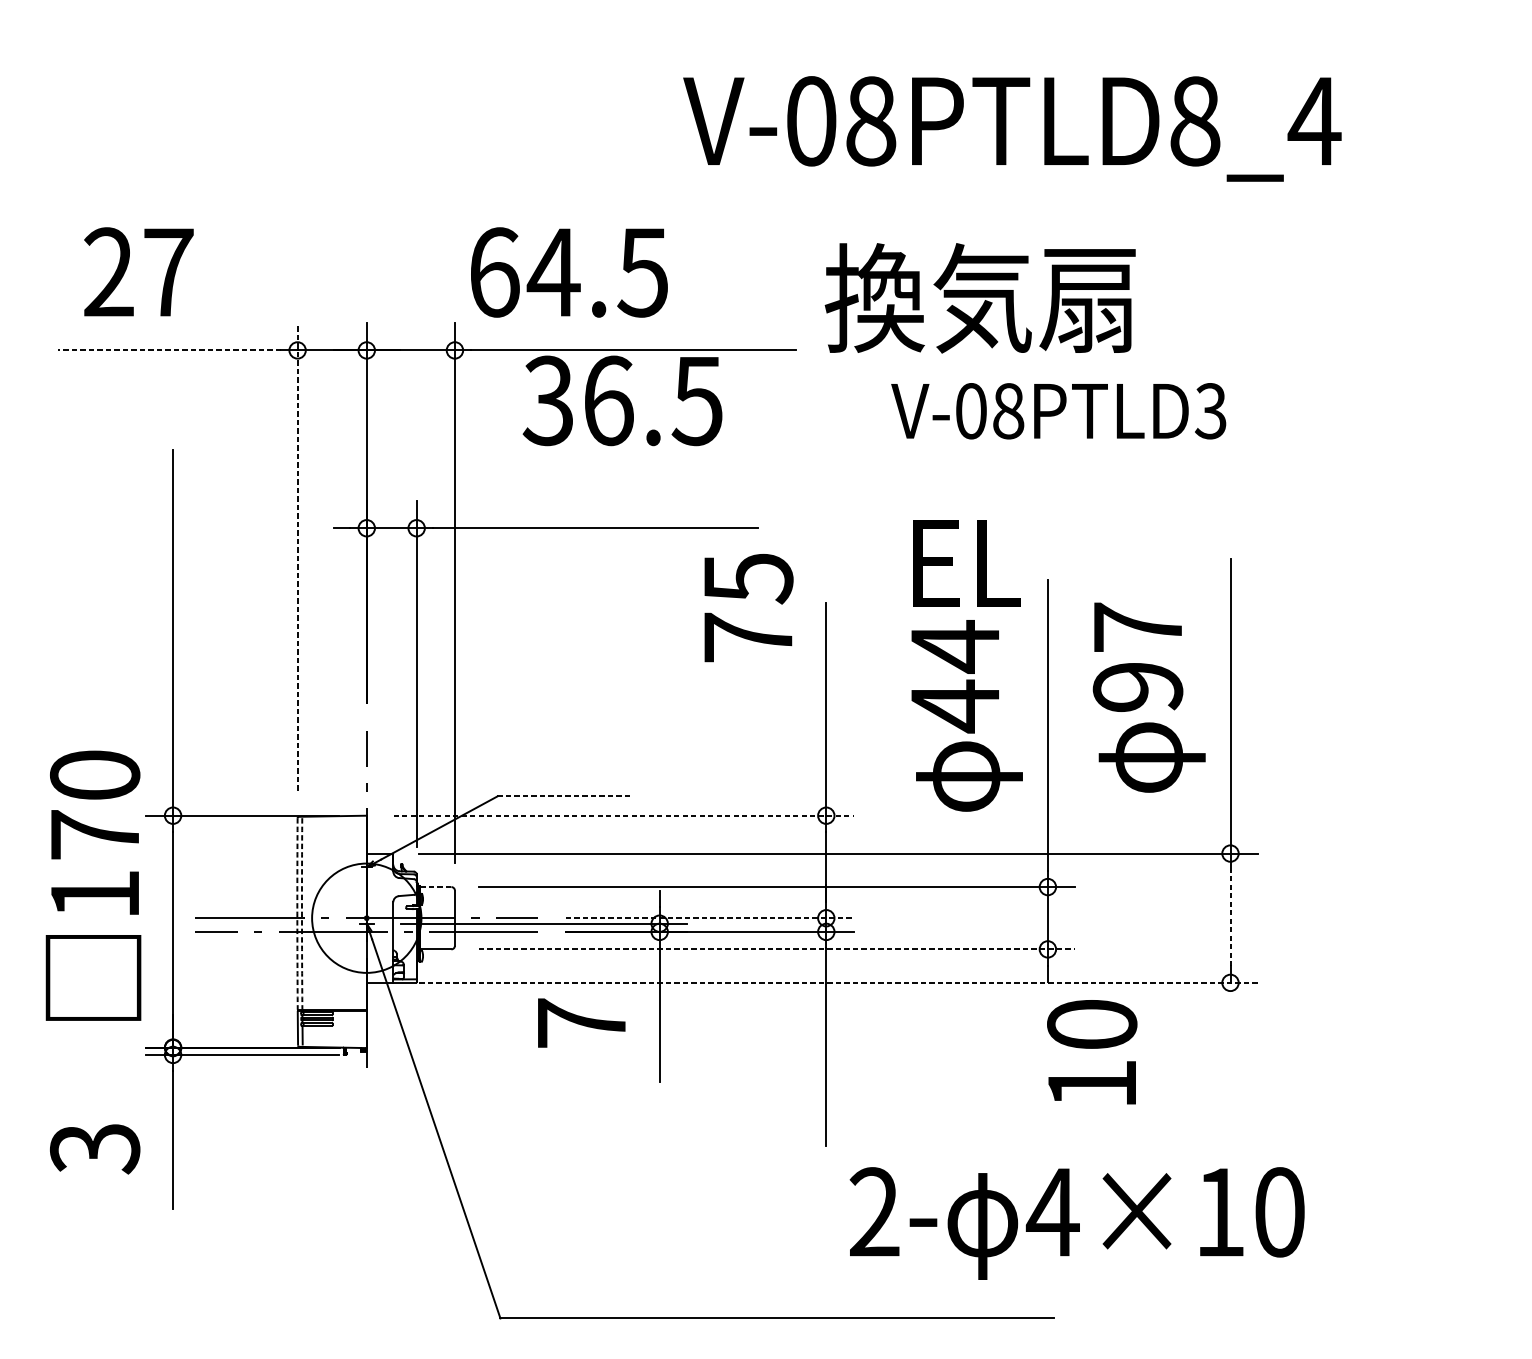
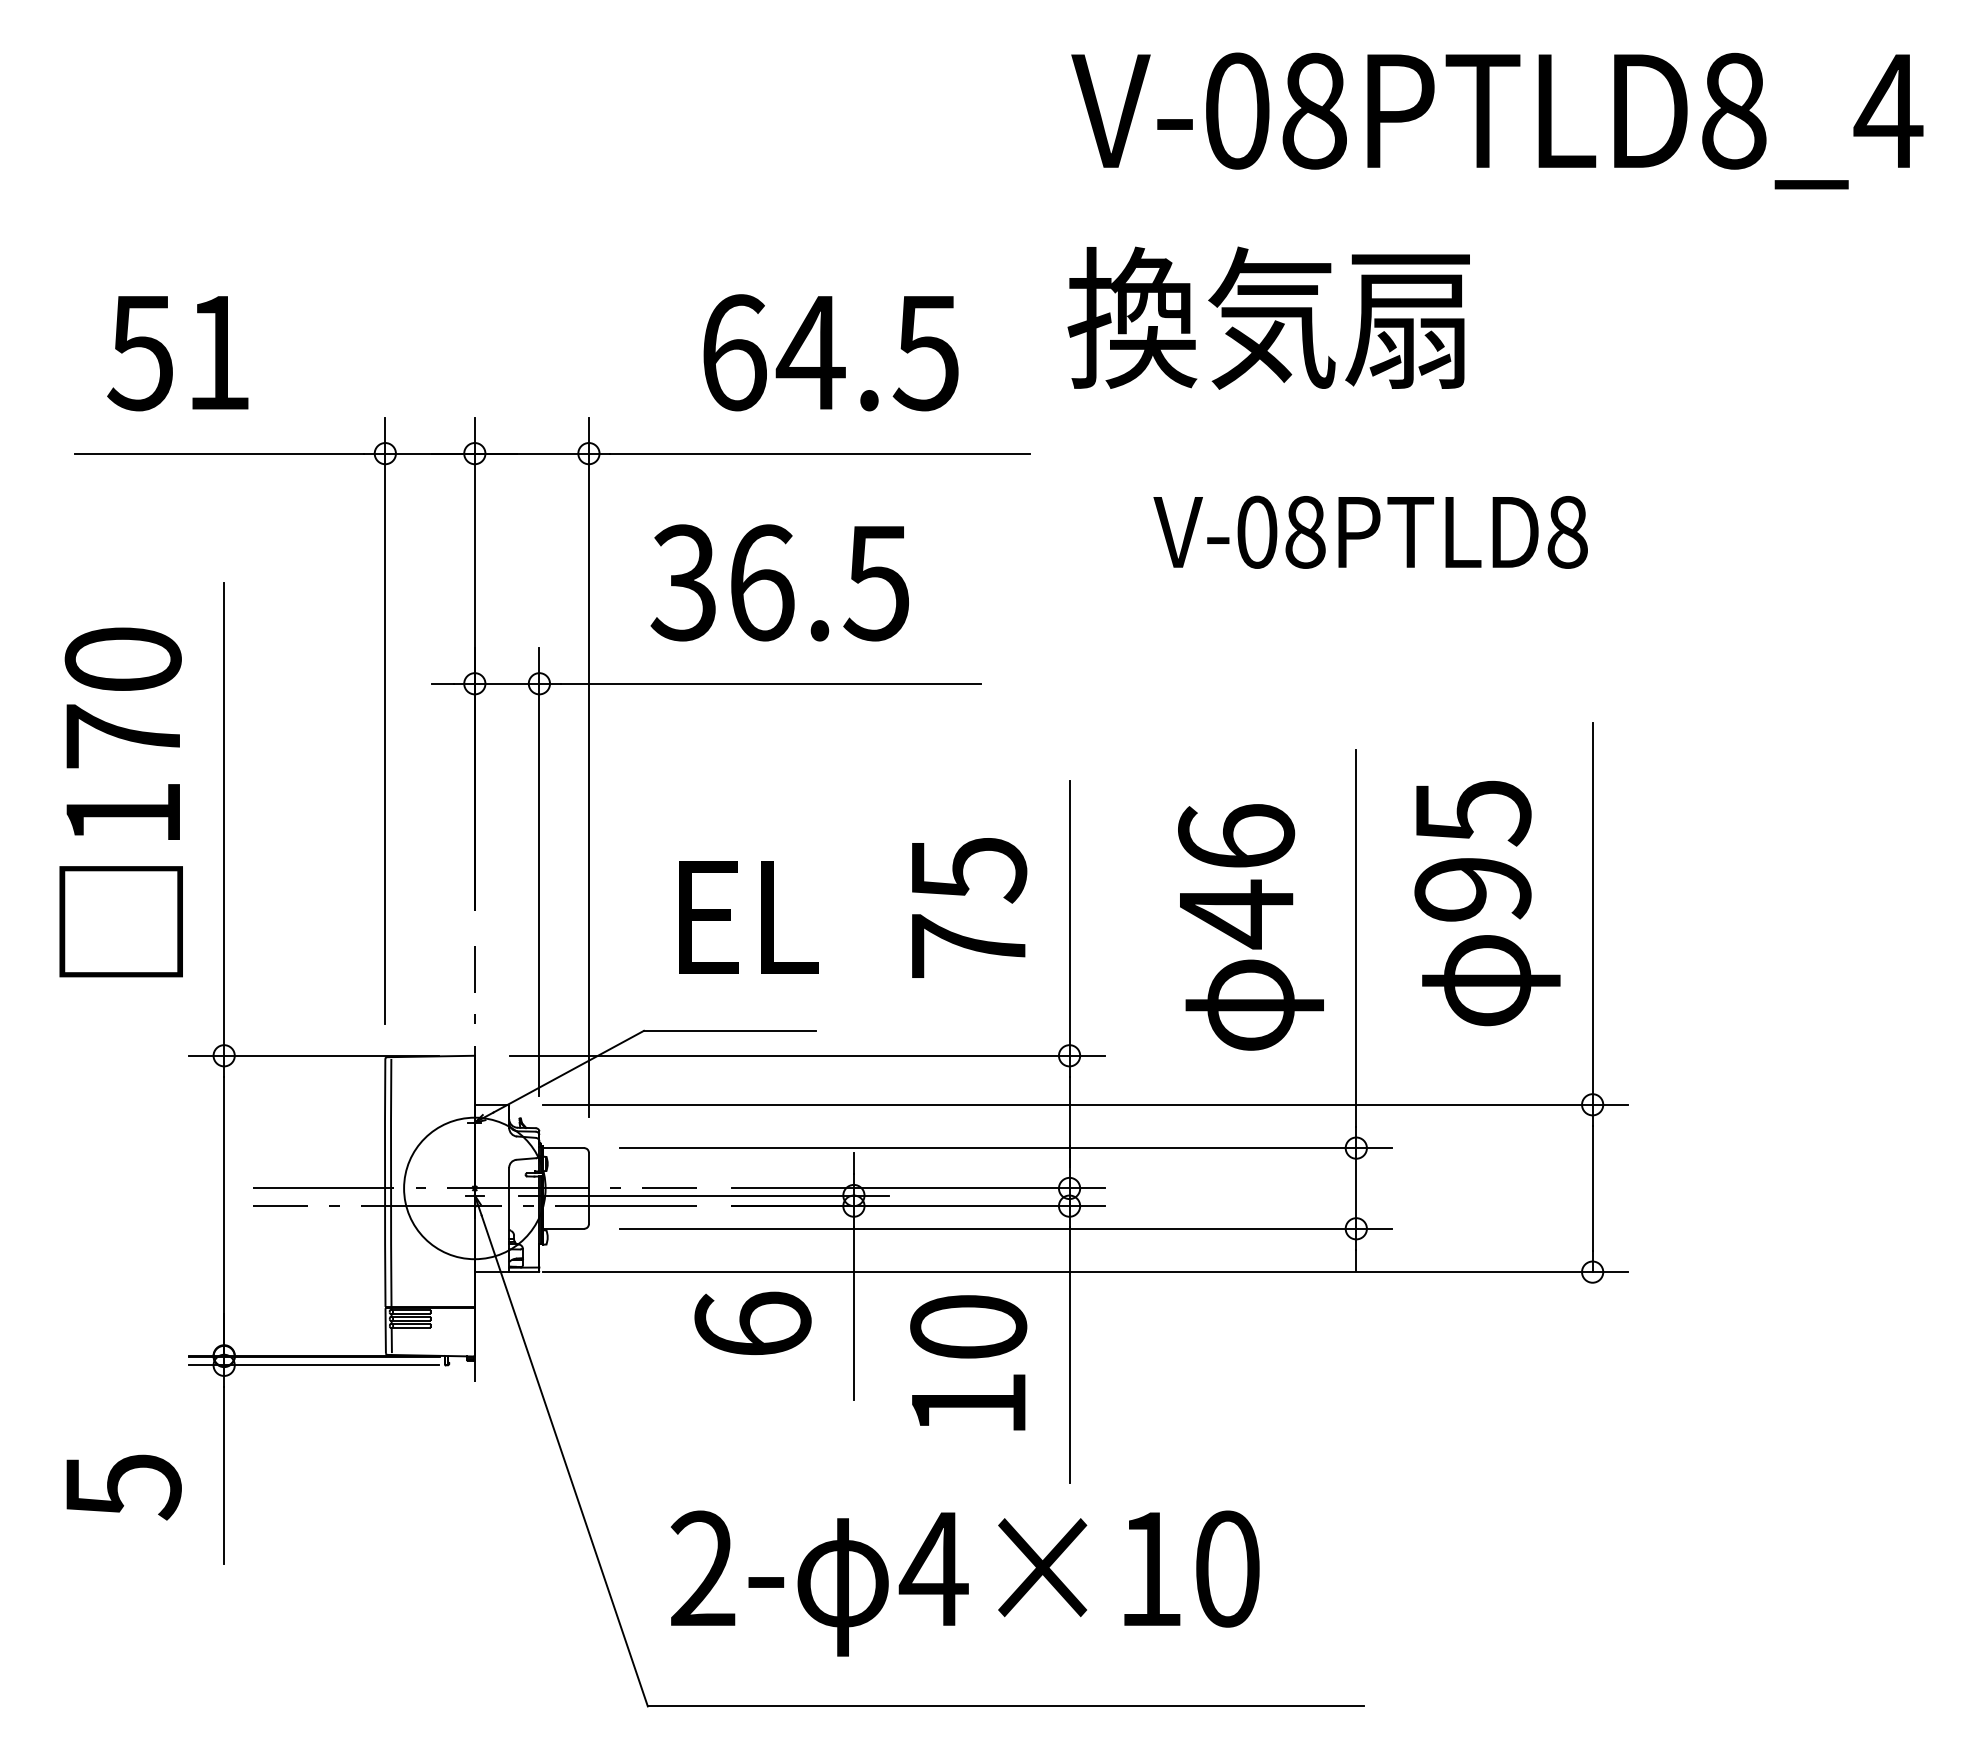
text: (1012, 128) -> (1497, 120), moved
text: (137, 272) -> (178, 352), 27 -> 51
text: (568, 272) -> (830, 352), moved
text: (980, 297) -> (1268, 317), moved
line: (169, 350) -> (219, 453), dashed -> solid
text: (622, 400) -> (779, 582), moved
text: (1210, 410) -> (1566, 531), V-08PTLD3 -> V-08PTLD8
line: (297, 556) -> (385, 720), dashed -> solid
text: (966, 563) -> (748, 917), moved
text: (749, 607) -> (969, 907), moved
text: (1138, 628) -> (1473, 813), 97 -> 95
text: (955, 647) -> (1236, 837), 44 -> 46
line: (563, 796) -> (729, 1030), dashed -> solid
line: (623, 815) -> (807, 1055), dashed -> solid
text: (92, 885) -> (120, 802), moved
line: (435, 887) -> (563, 1148), dashed -> solid
arc: (296, 913) -> (384, 1182), dashed -> solid
arc: (302, 913) -> (391, 1182), dashed -> solid
line: (1230, 917) -> (1592, 1187), dashed -> solid
line: (710, 918) -> (919, 1188), dashed -> solid
line: (776, 949) -> (1005, 1228), dashed -> solid
line: (838, 983) -> (1085, 1272), dashed -> solid
text: (581, 1022) -> (752, 1323), 7 -> 6
text: (1092, 1051) -> (968, 1362), moved
text: (94, 1149) -> (122, 1487), 3 -> 5
text: (1077, 1223) -> (965, 1583), moved

